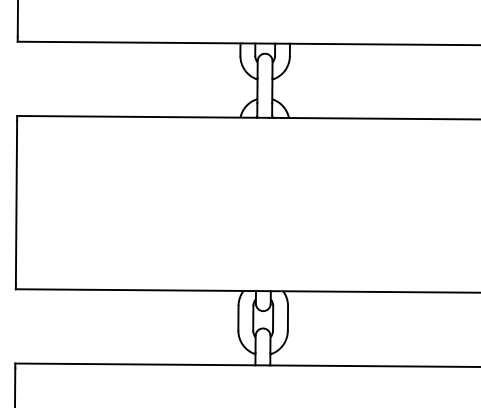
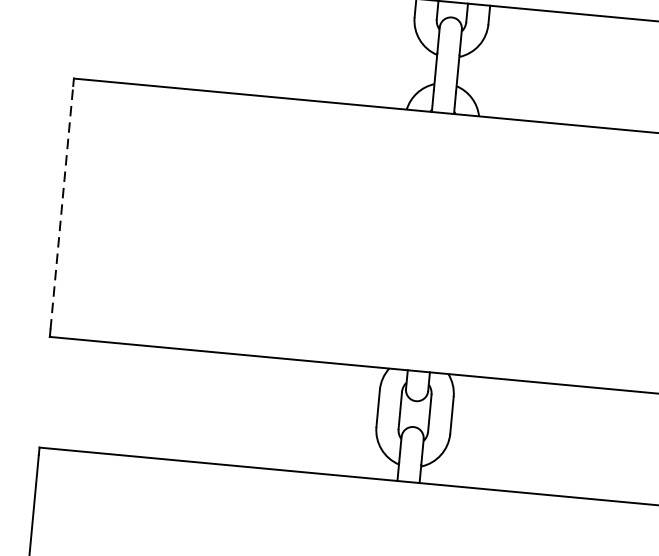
line: (16, 202) -> (61, 207), solid -> dashed

